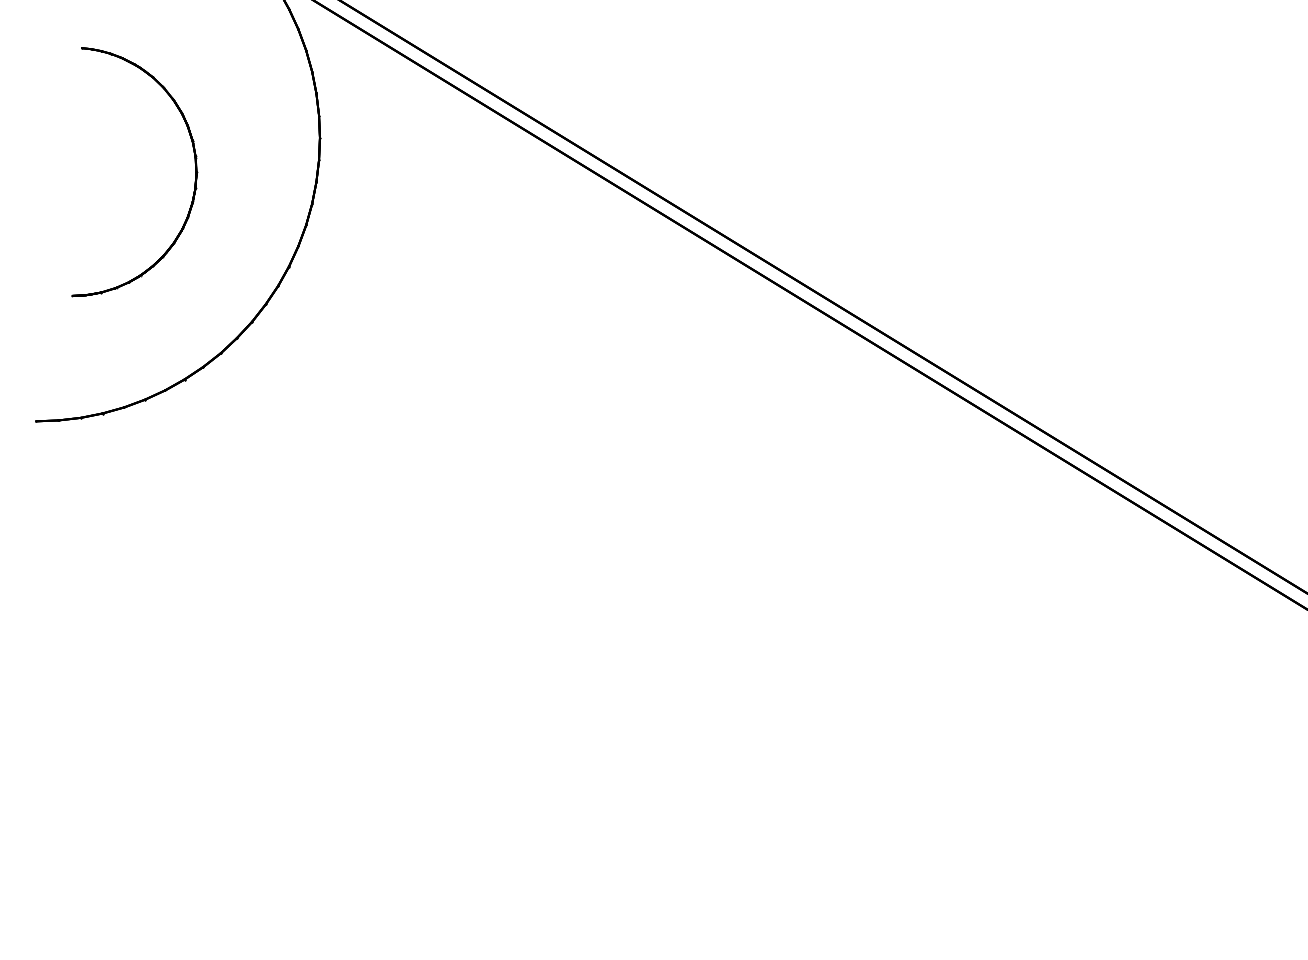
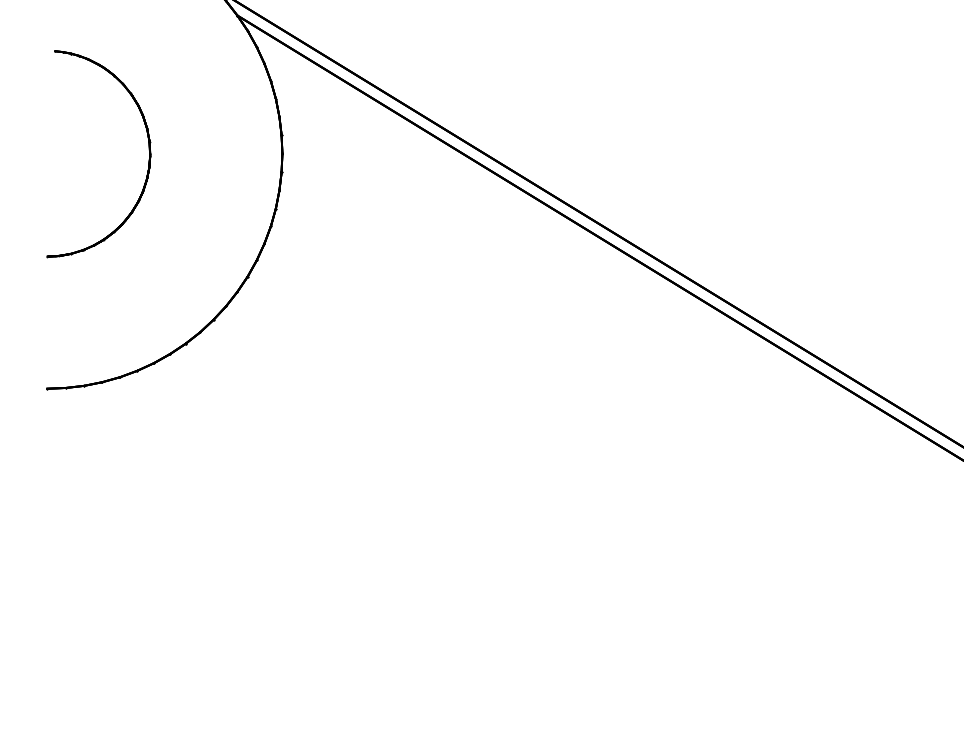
part: (194, 163) -> (148, 146), moved

